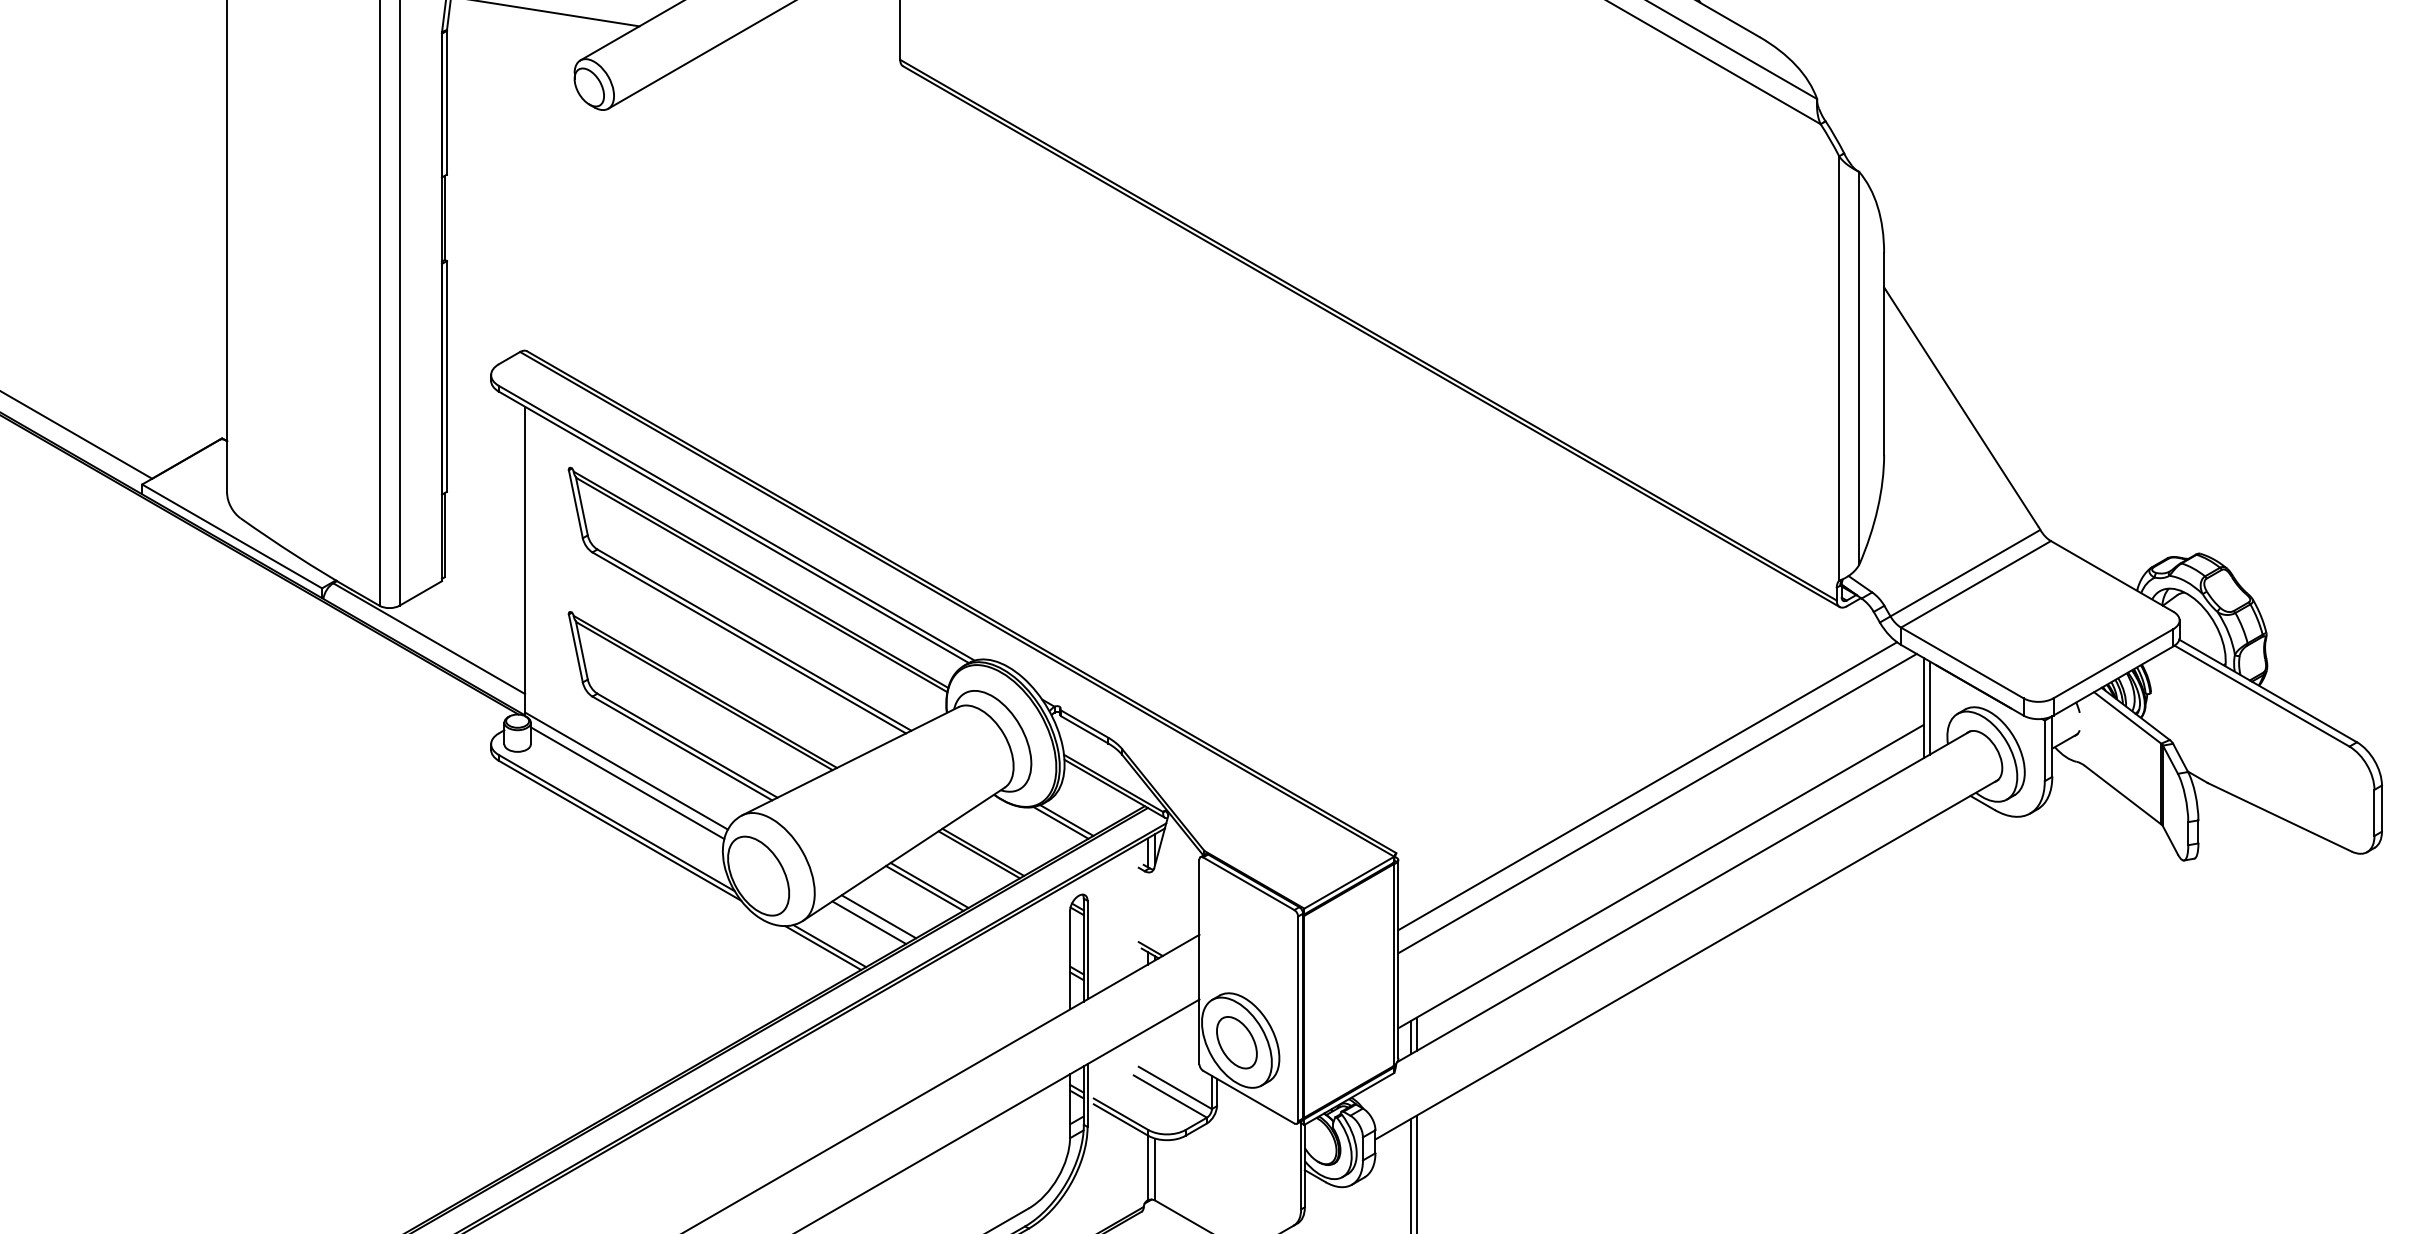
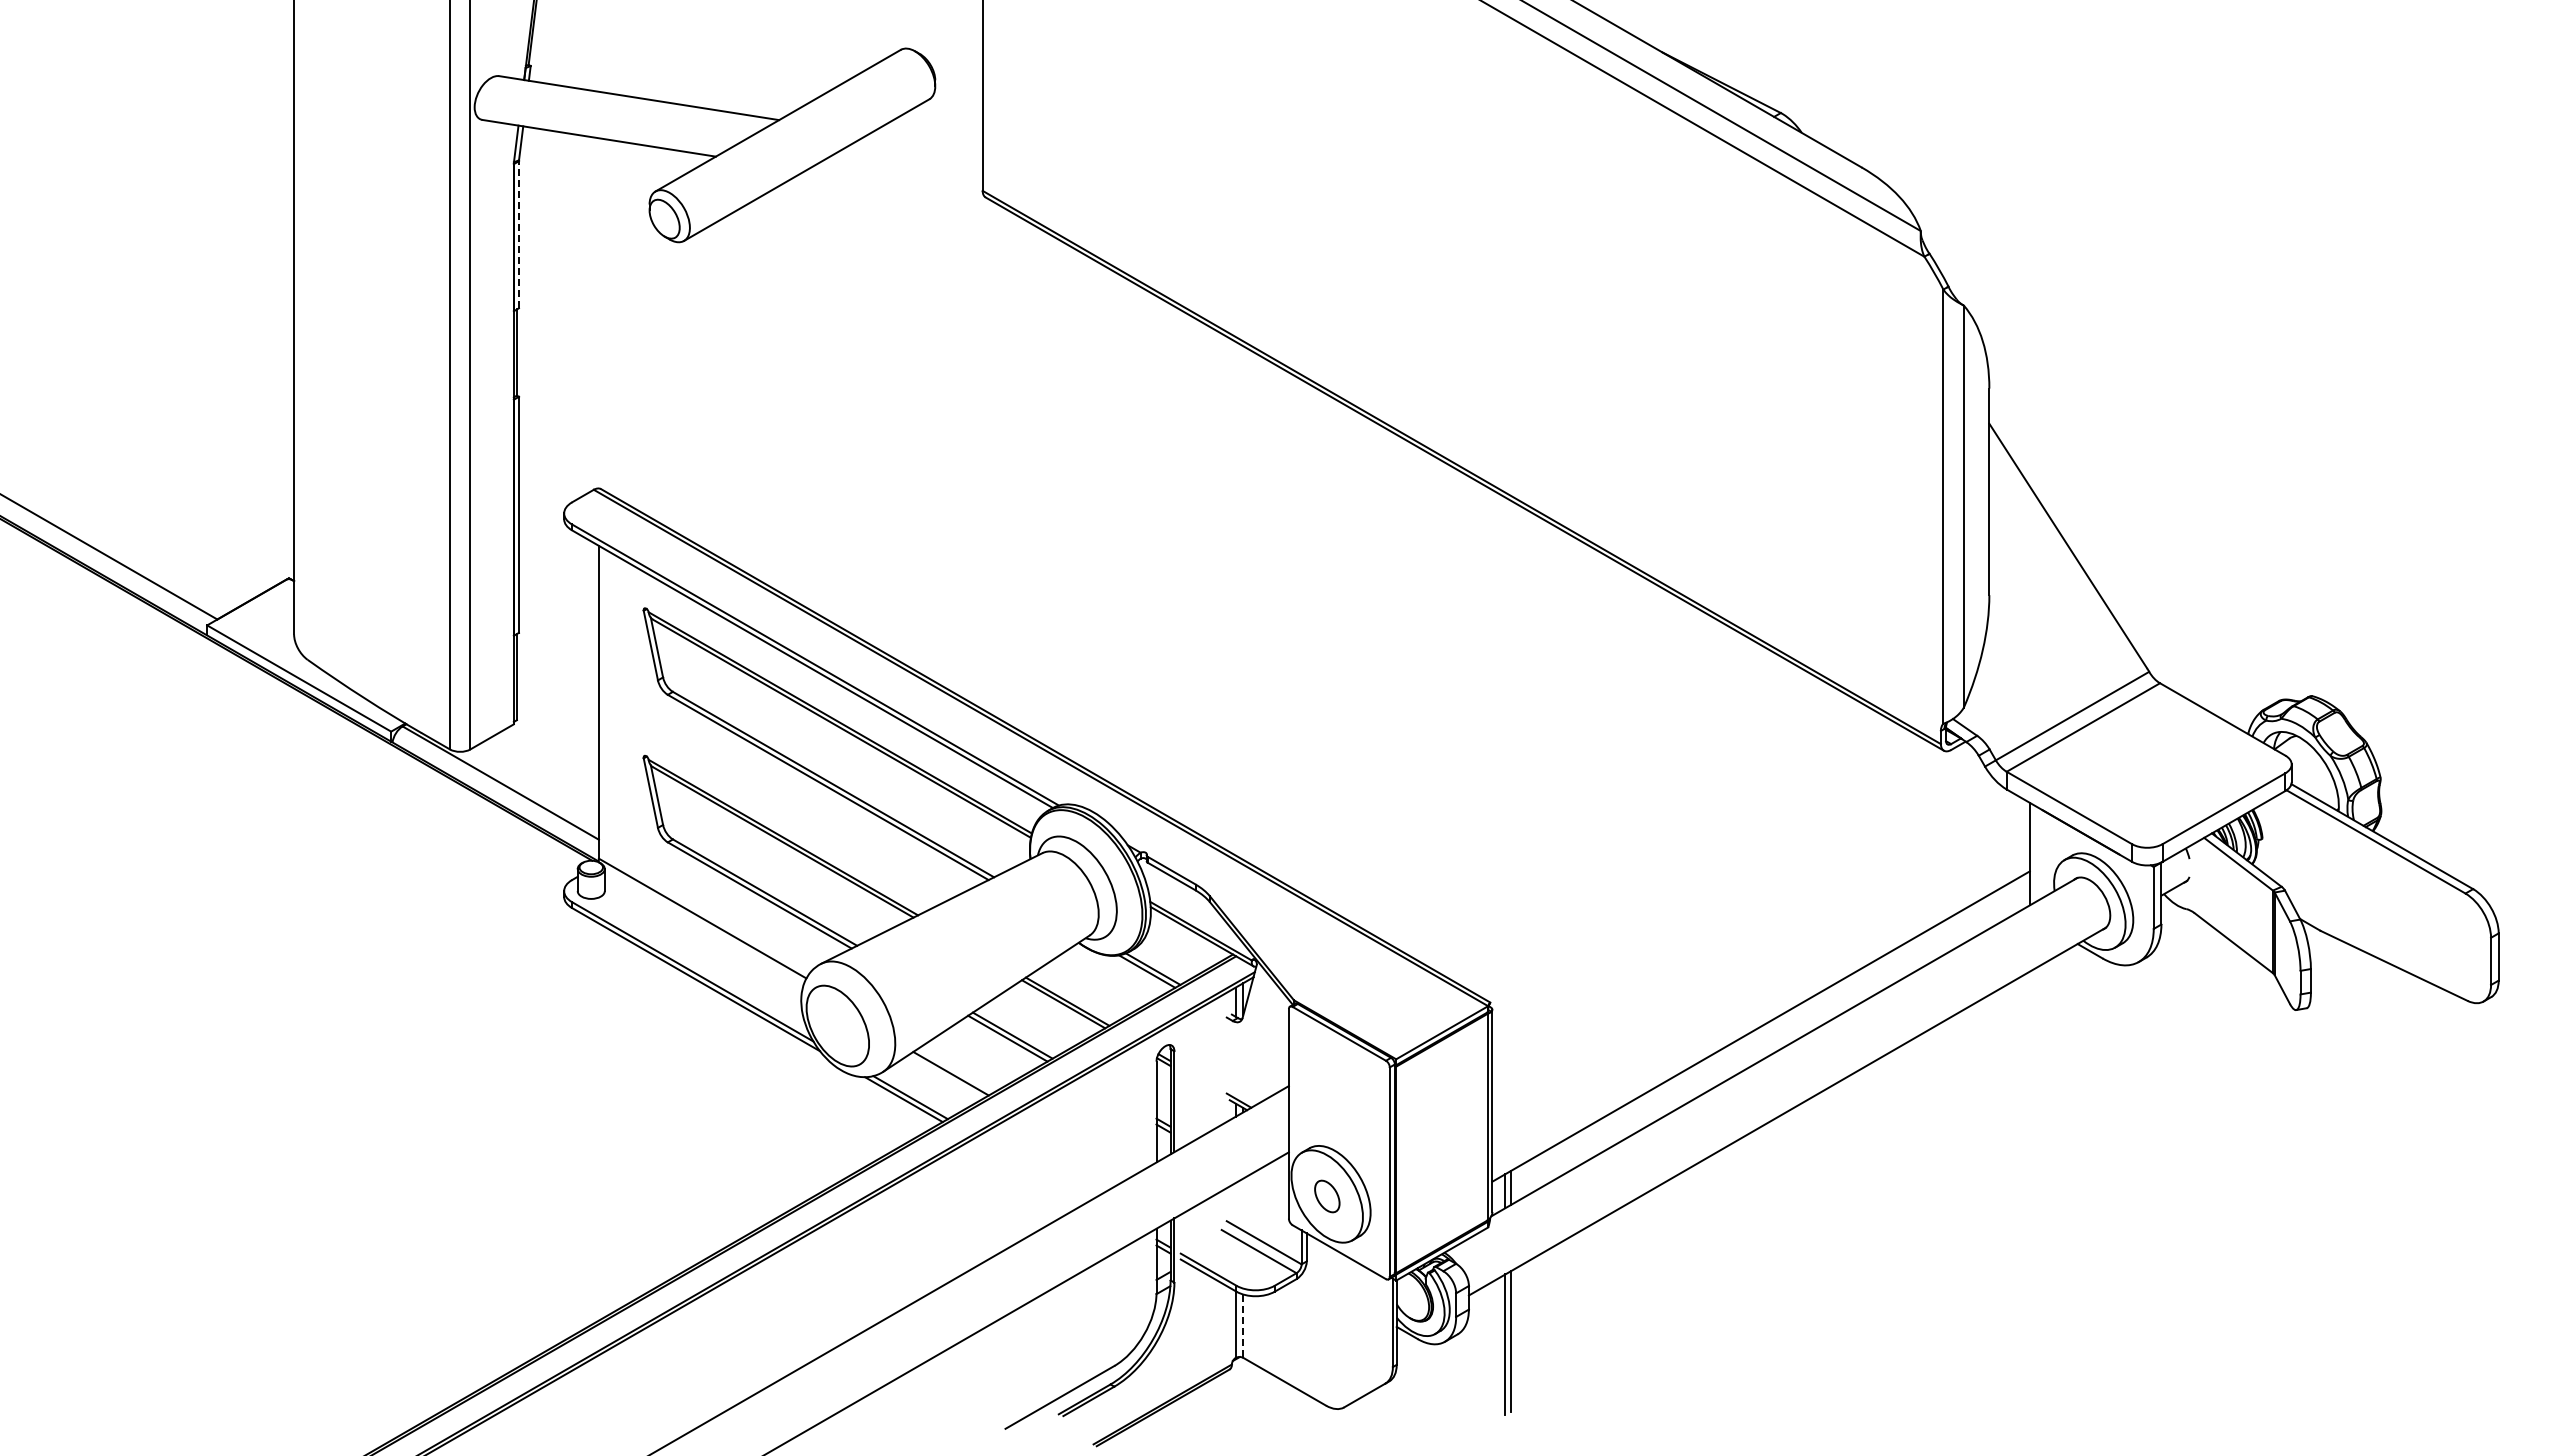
line: (446, 102) -> (518, 234), solid -> dashed
line: (1930, 707) -> (2036, 853), removed
line: (627, 782) -> (703, 930), removed
line: (1647, 785) -> (1747, 933), removed
line: (1657, 803) -> (1757, 951), removed
line: (878, 916) -> (960, 1067), removed
part: (1237, 1042) -> (1327, 1196), size x0.6
line: (1155, 1169) -> (1243, 1326), solid -> dashed

